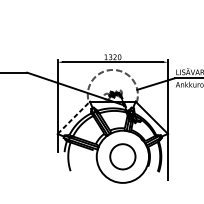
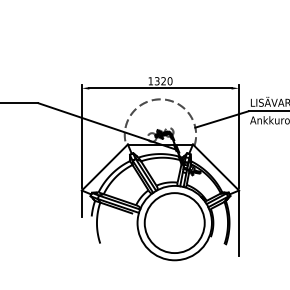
line: (73, 117) -> (104, 167), dashed -> solid
circle: (122, 157) -> (174, 223), size x1.67

